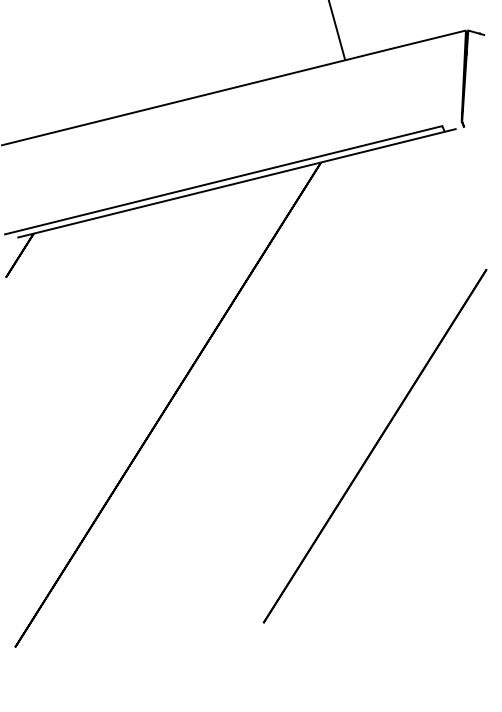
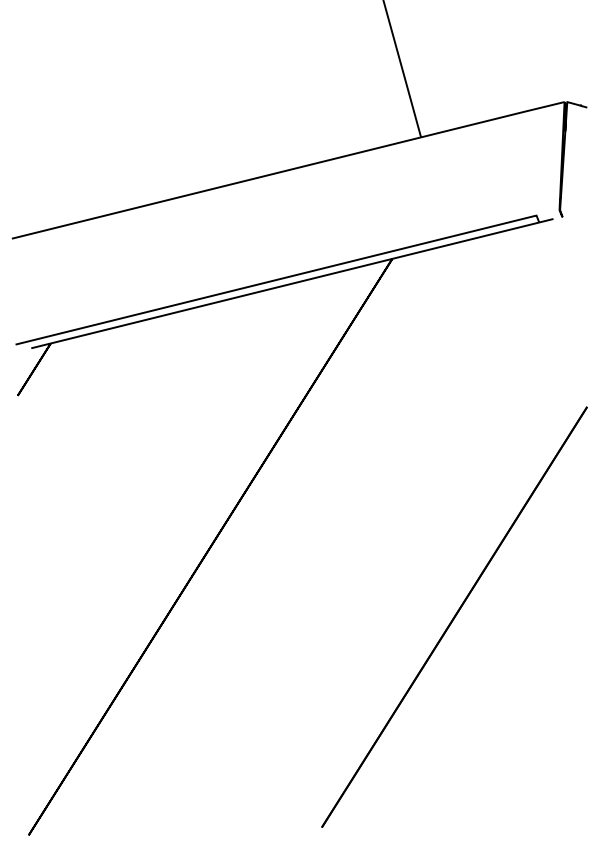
line: (375, 445) -> (454, 616), moved

